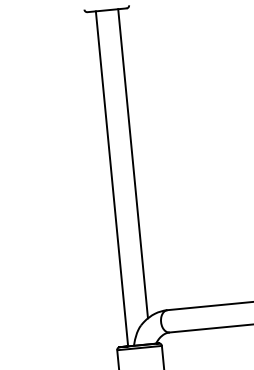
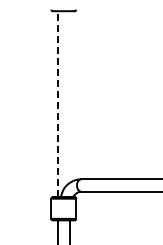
line: (133, 162) -> (70, 96), removed
line: (111, 179) -> (57, 104), solid -> dashed

